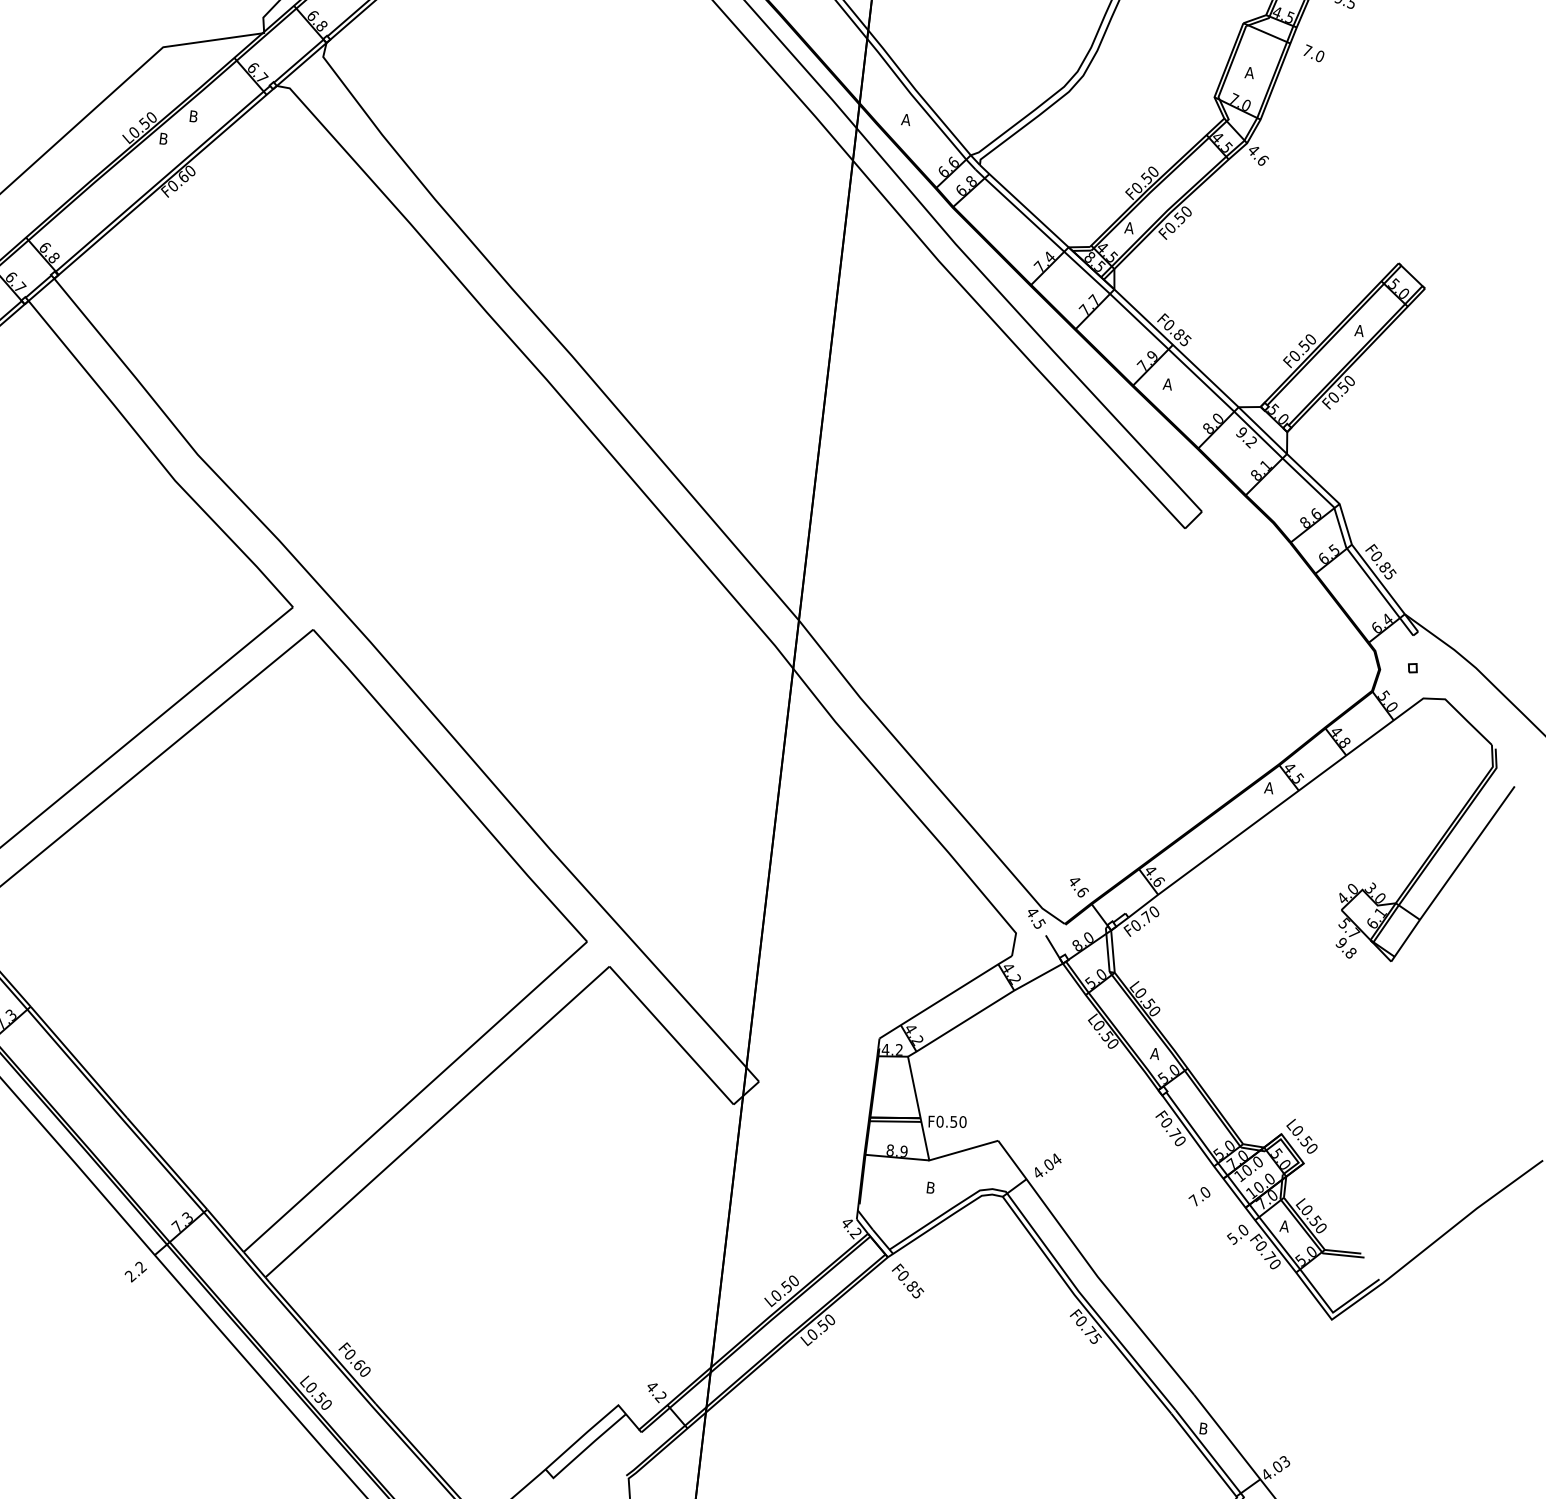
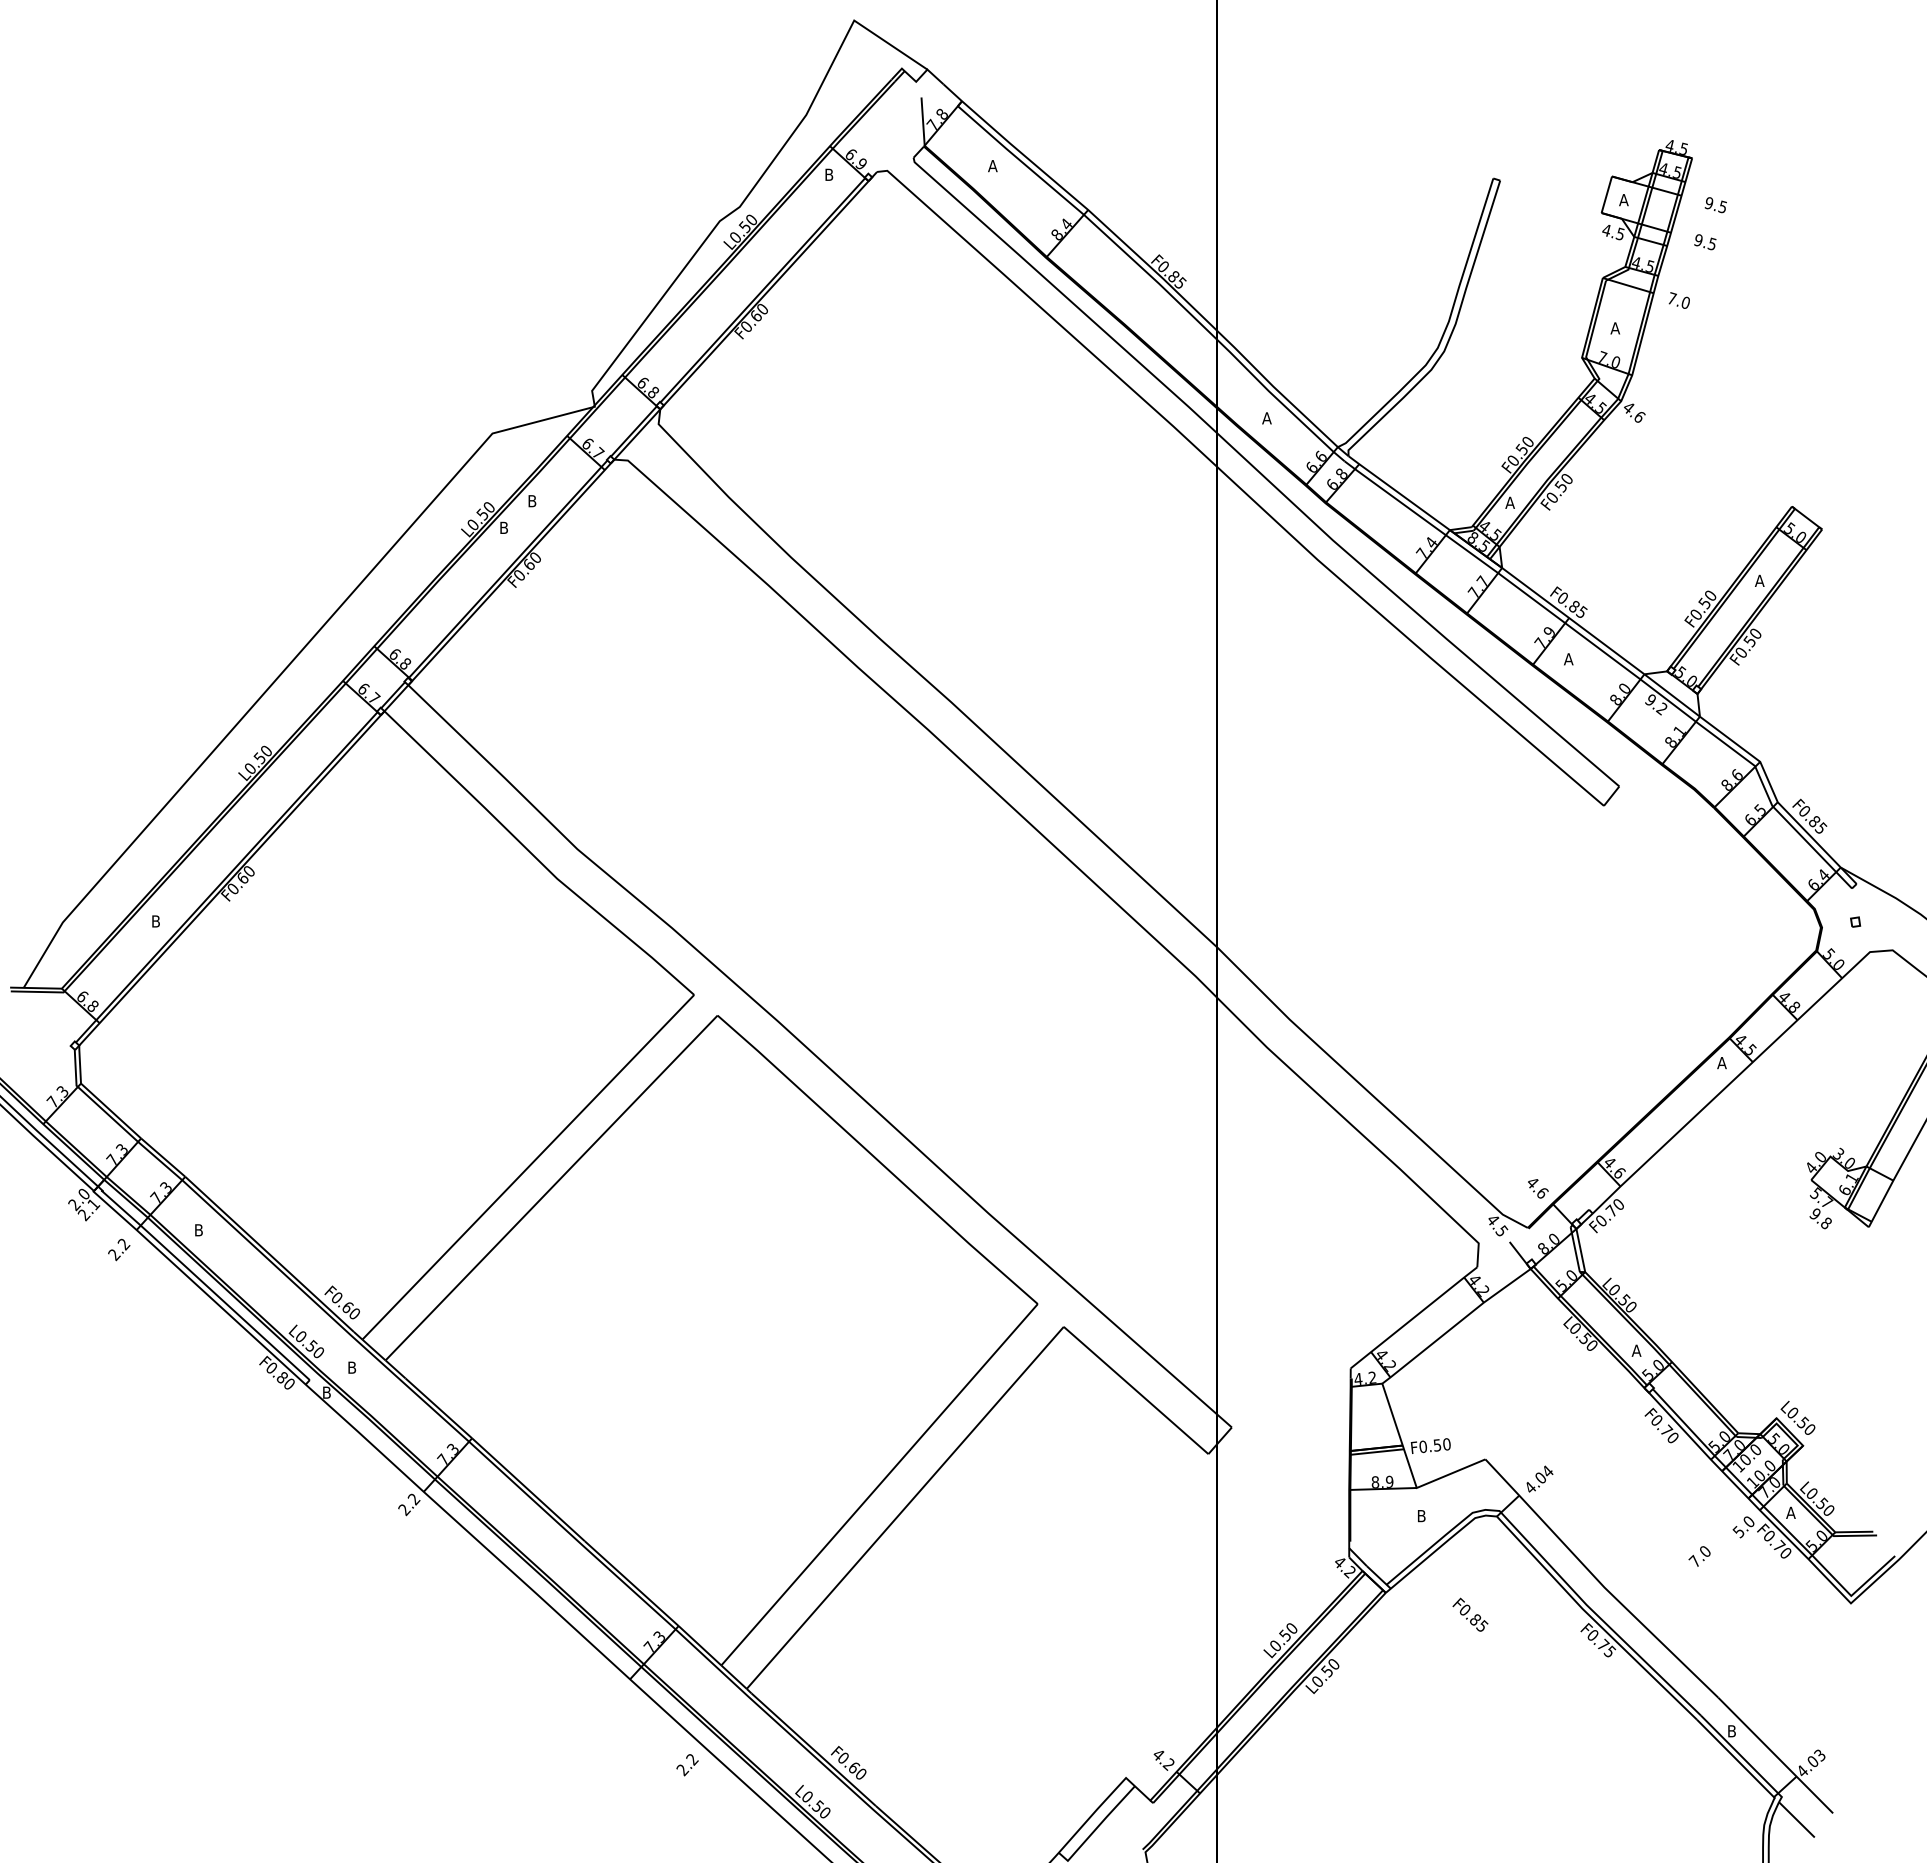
text: (1199, 1196) -> (1699, 1556), moved
text: (135, 1272) -> (687, 1765), moved
text: (908, 1280) -> (1470, 1614), moved

